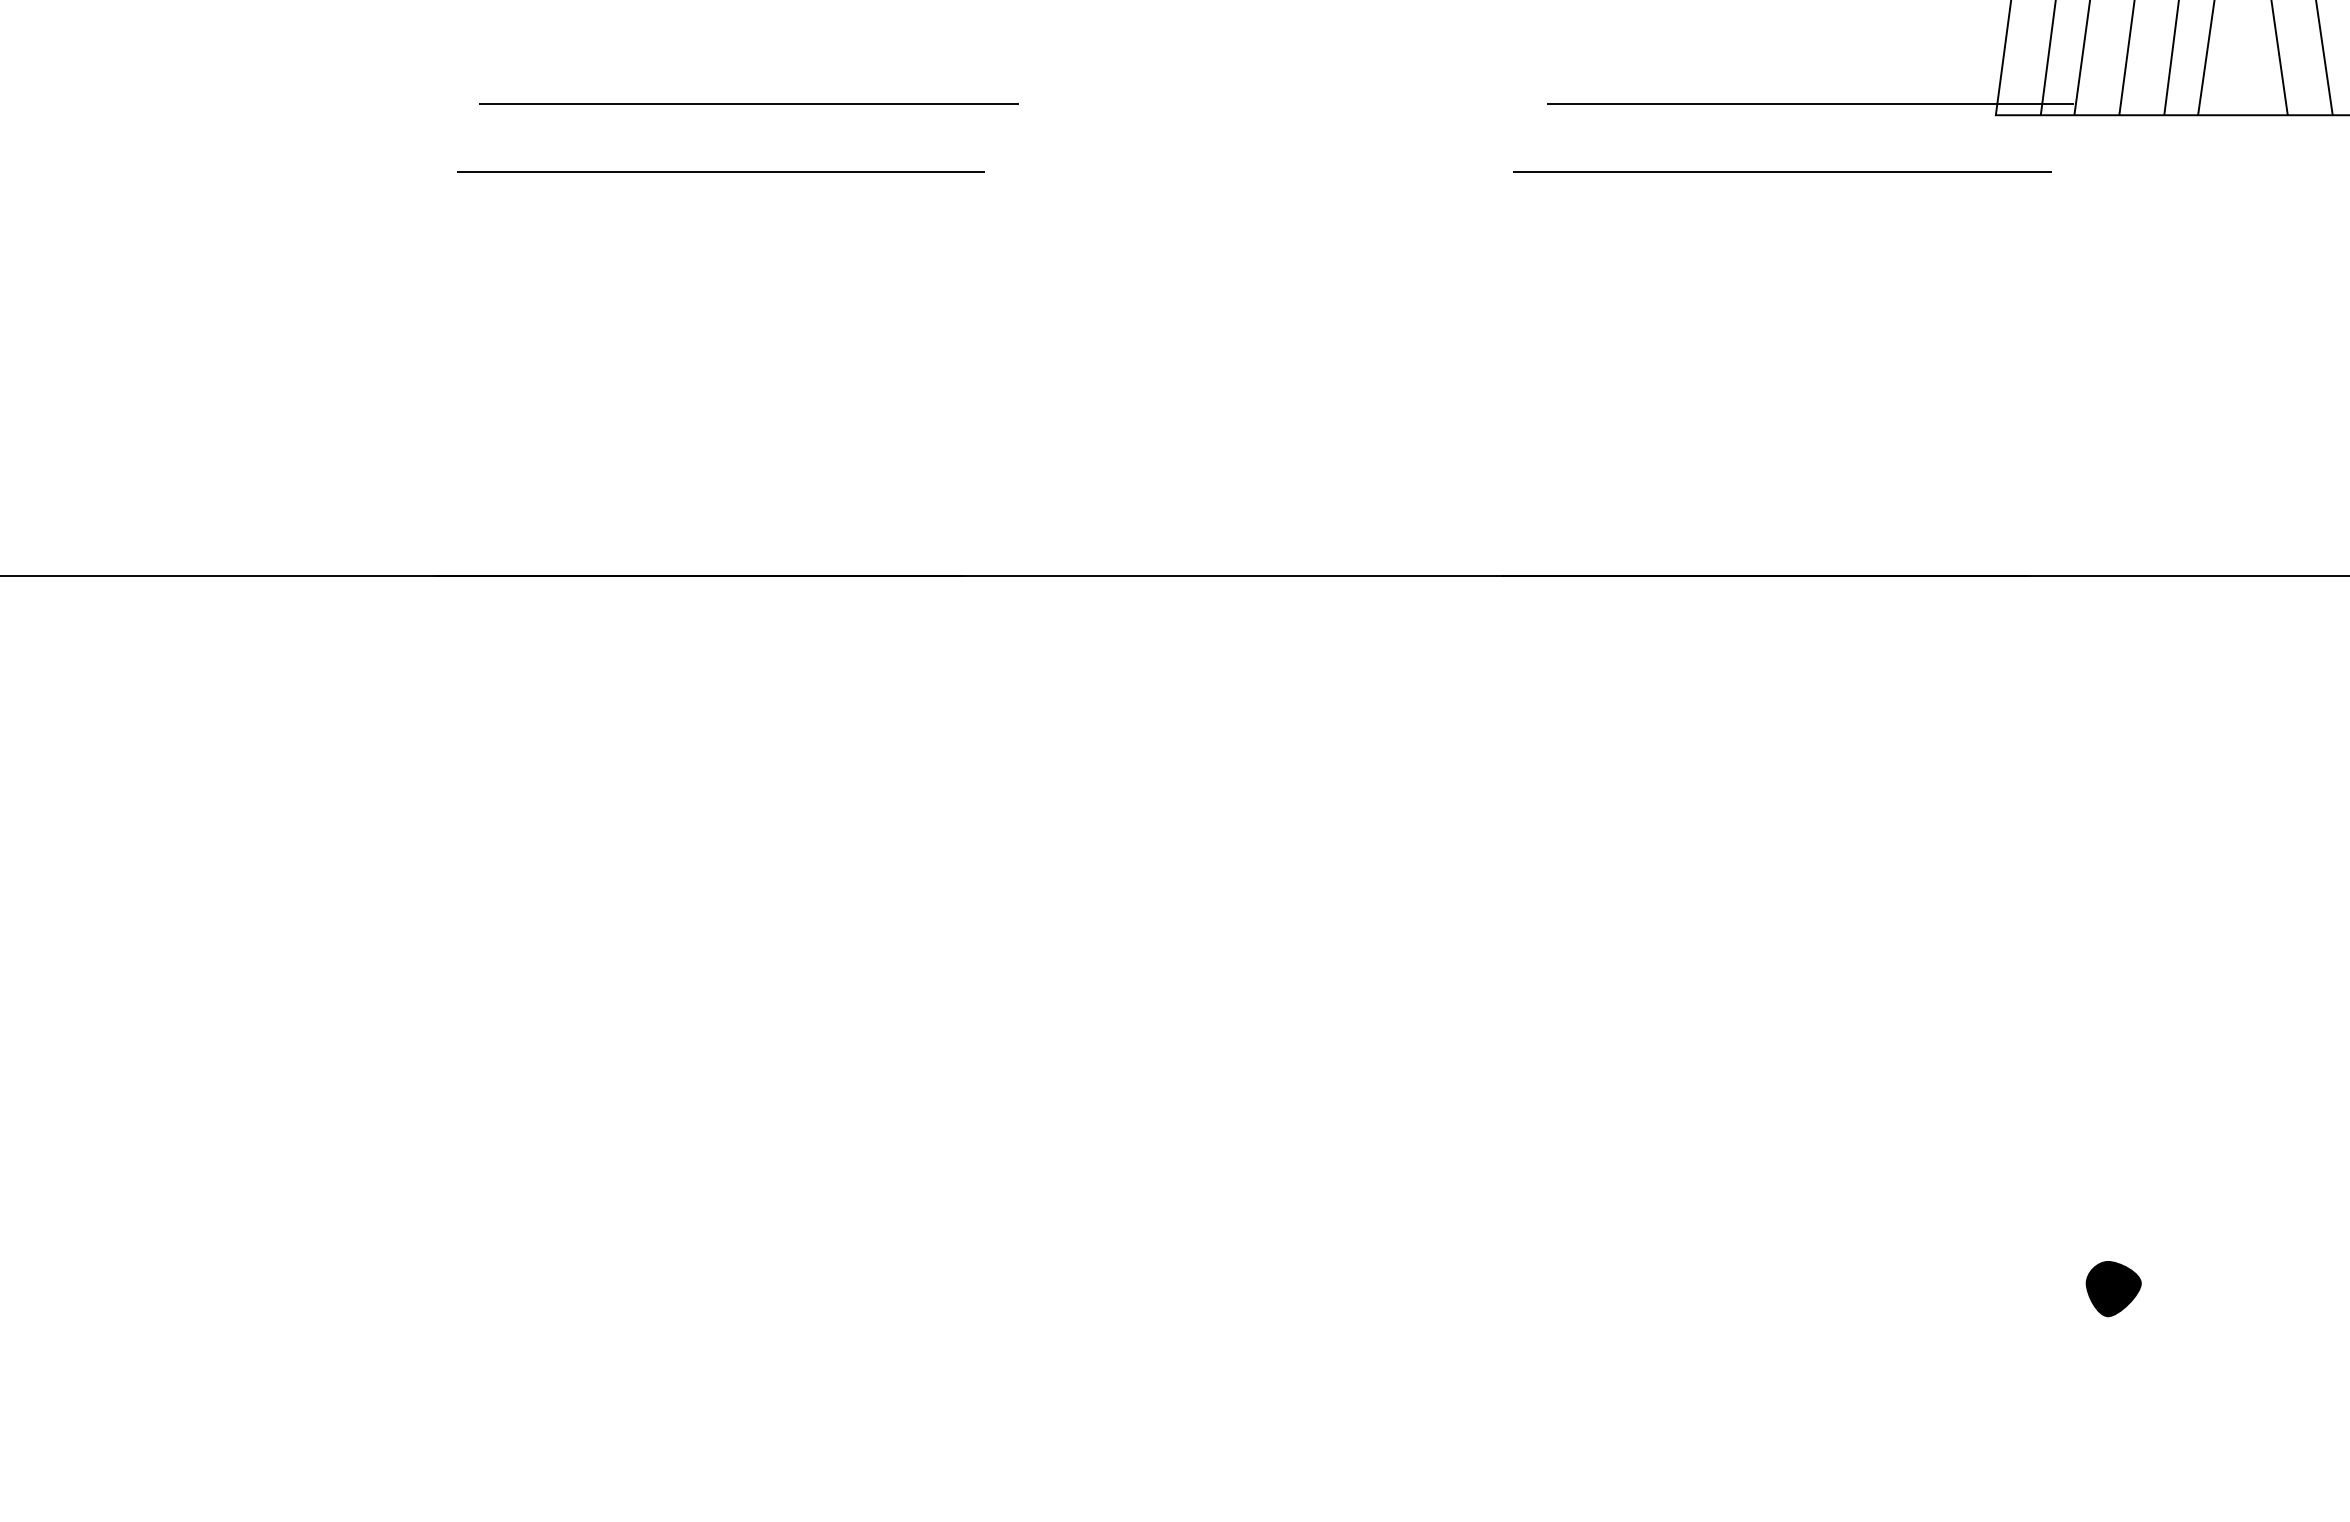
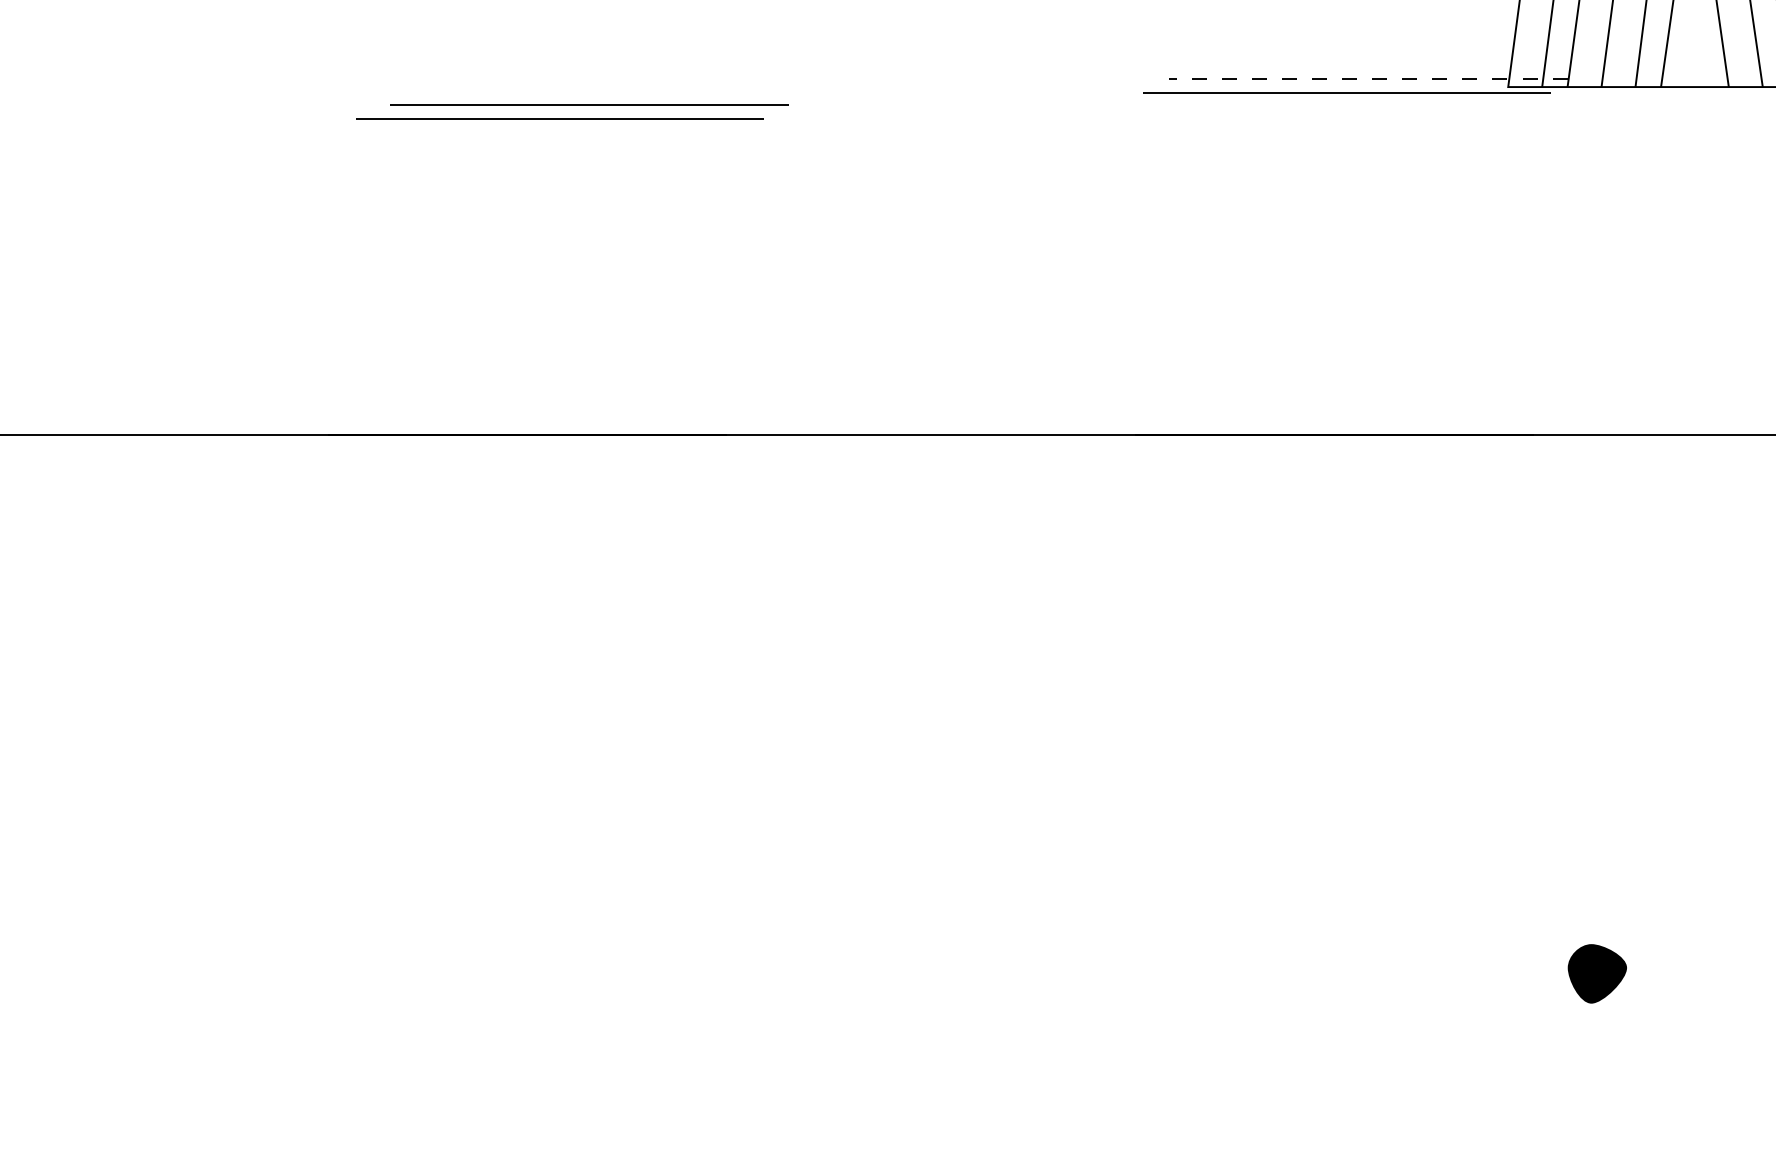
line: (748, 103) -> (559, 118), moved
line: (1810, 104) -> (1368, 78), solid -> dashed
line: (720, 171) -> (589, 105), moved
line: (1782, 171) -> (1347, 92), moved
part: (2113, 1289) -> (1597, 974), size x1.4

